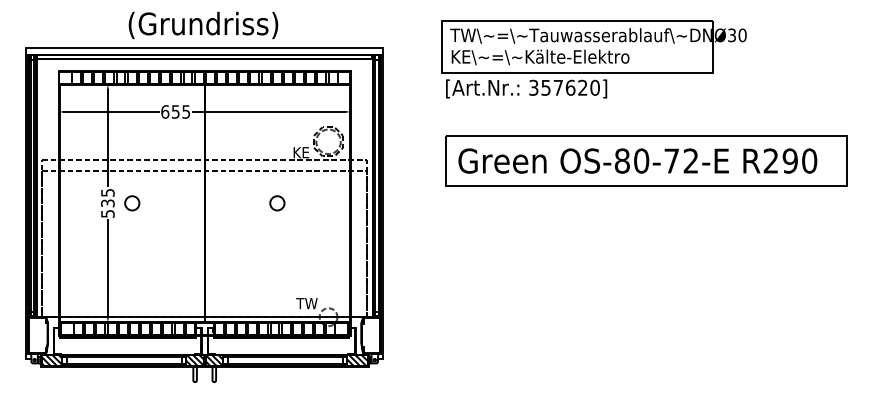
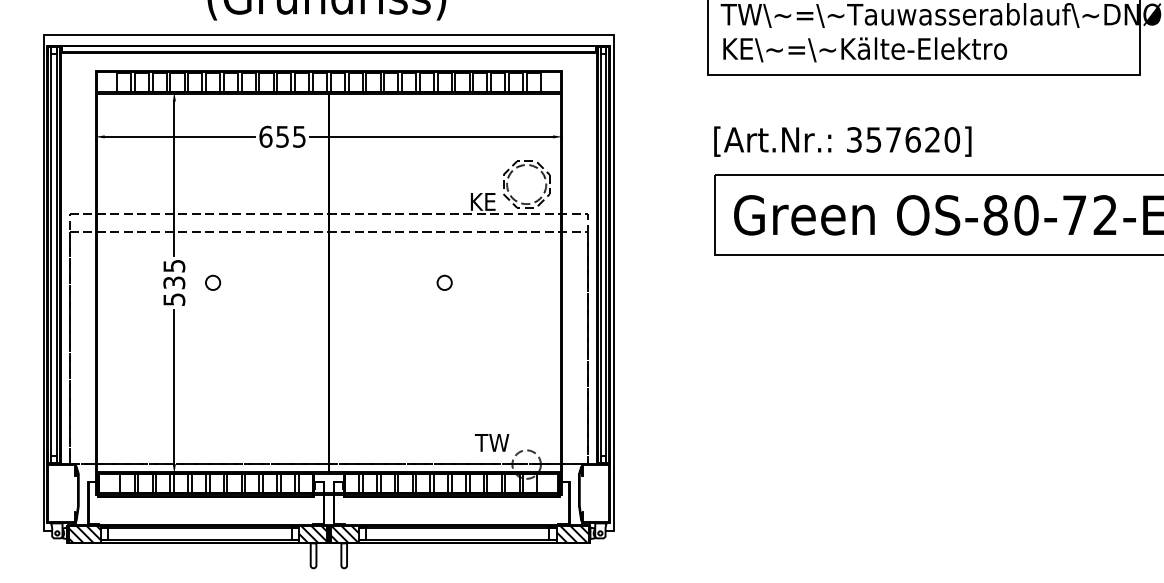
text: (526, 88) -> (842, 140), moved
circle: (131, 203) -> (211, 283), size x0.62
circle: (276, 203) -> (443, 283), size x0.62

